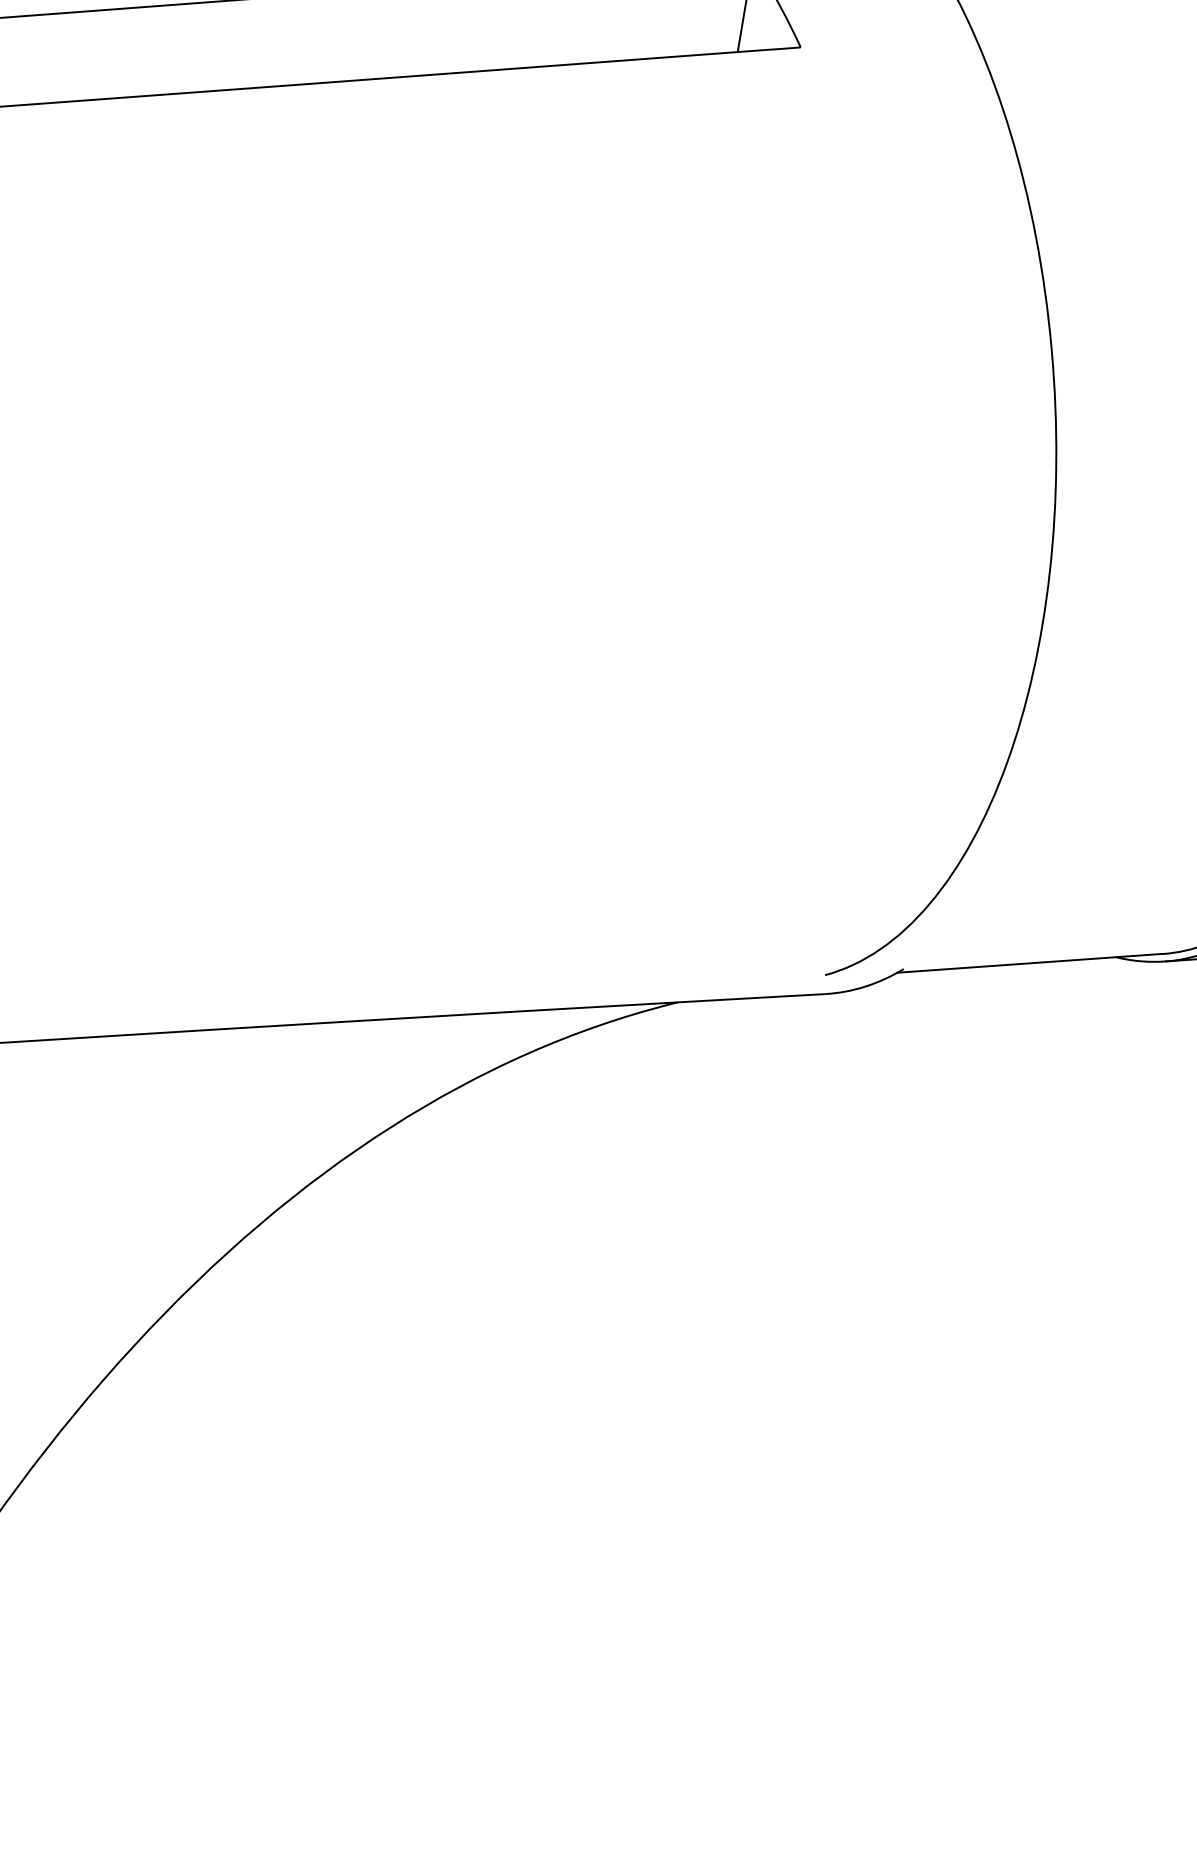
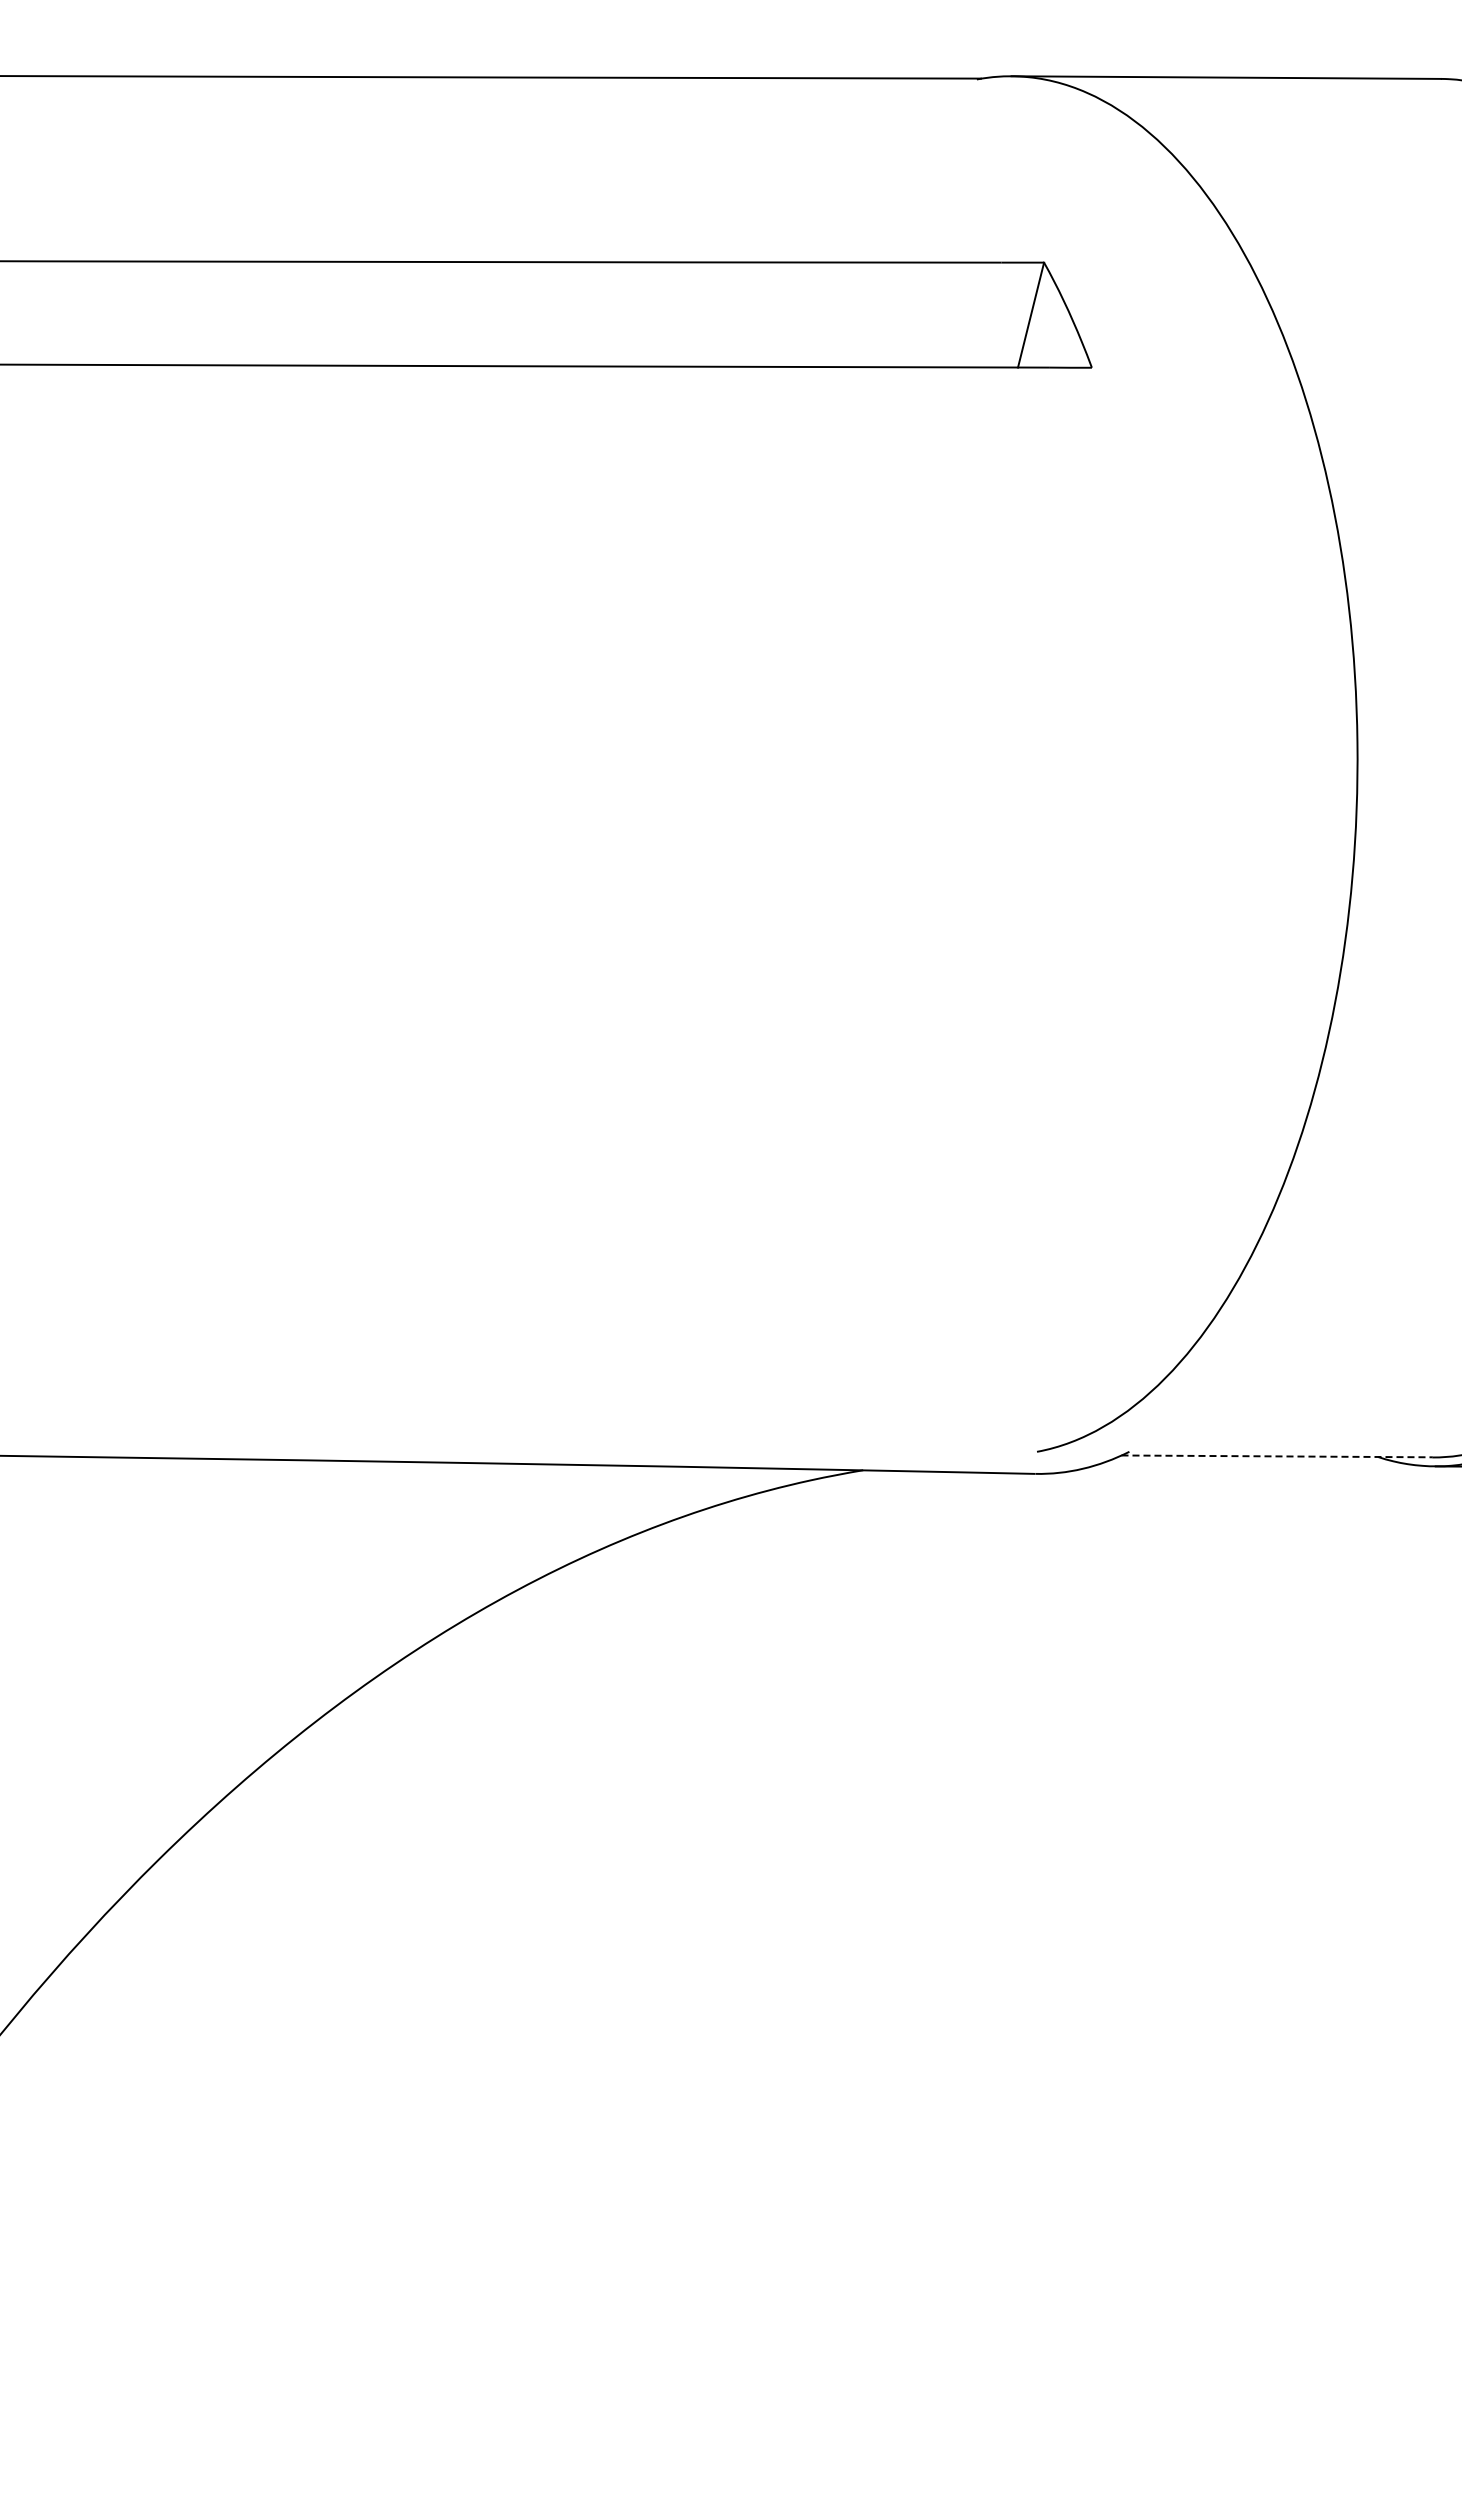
line: (1030, 963) -> (1277, 1456), solid -> dashed

